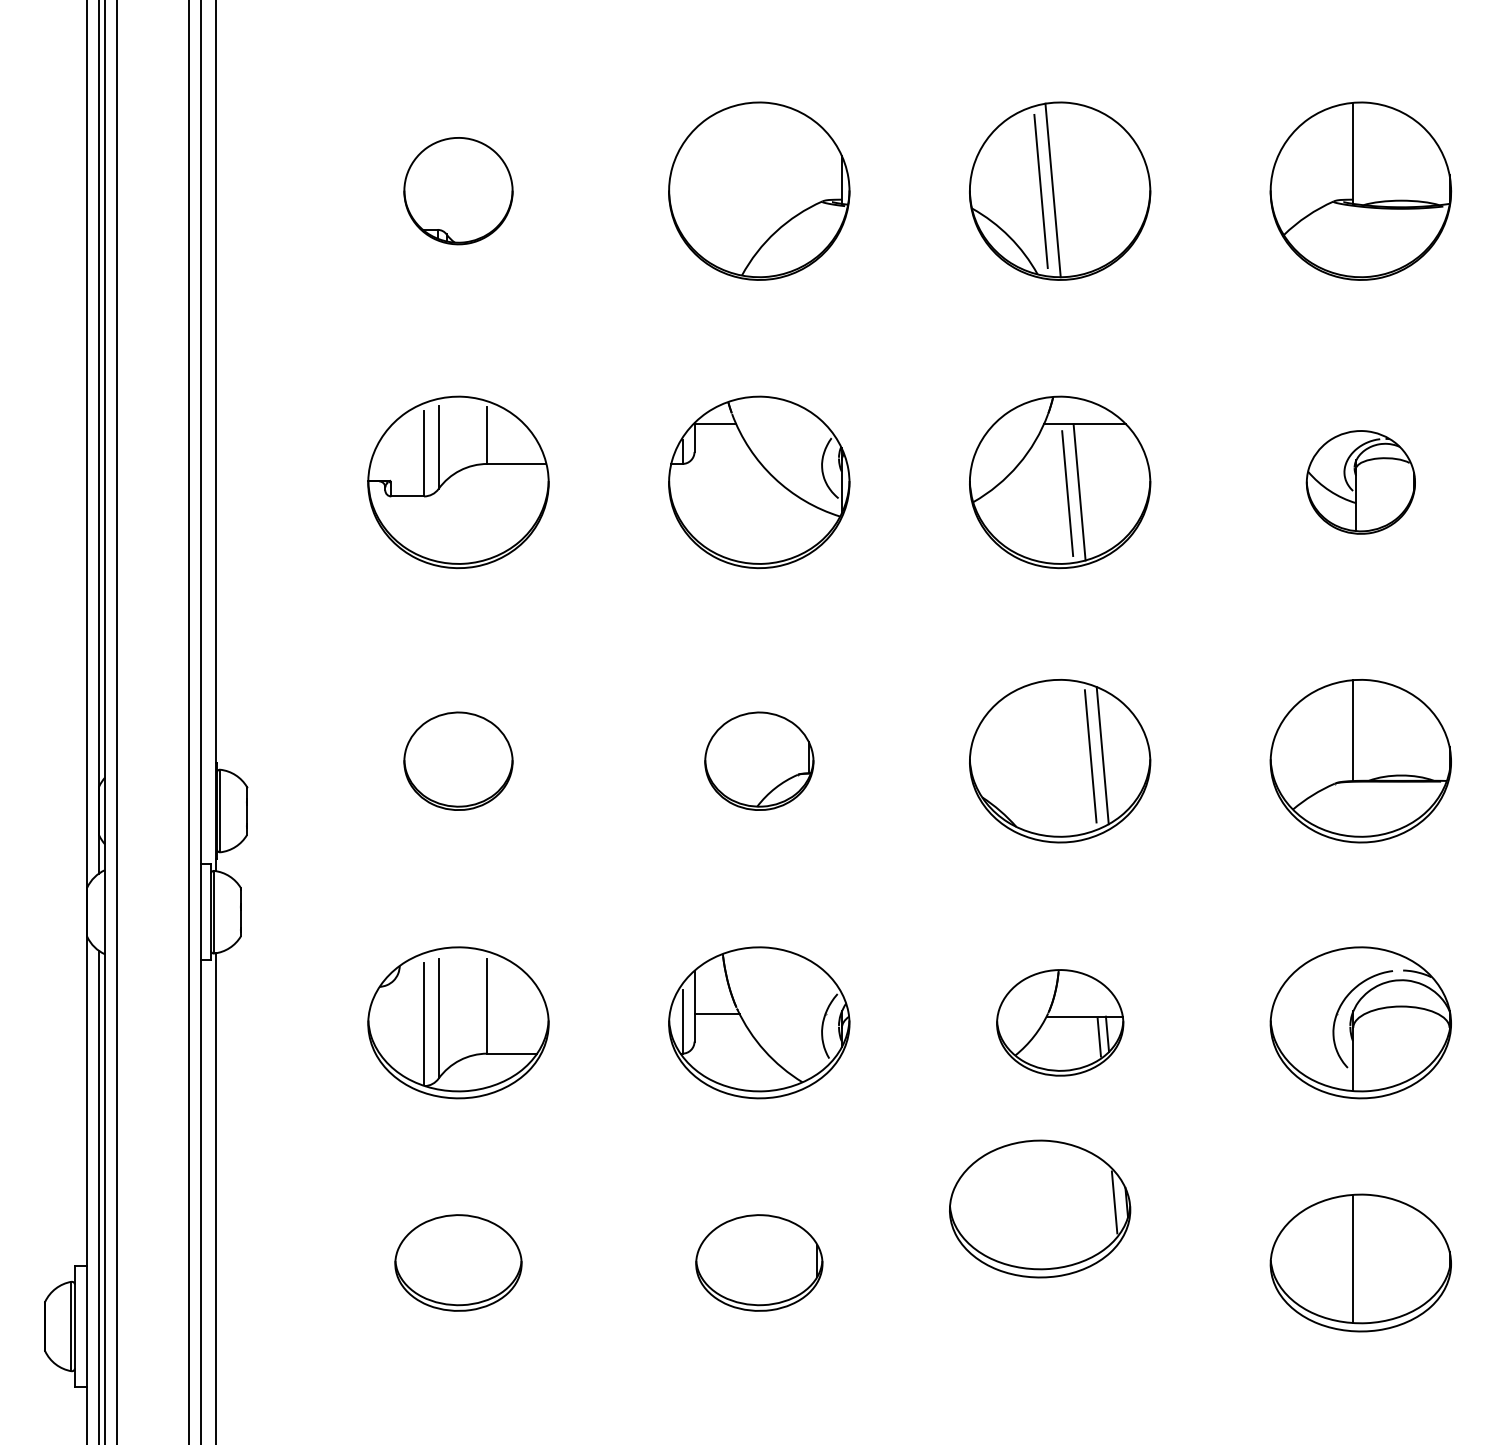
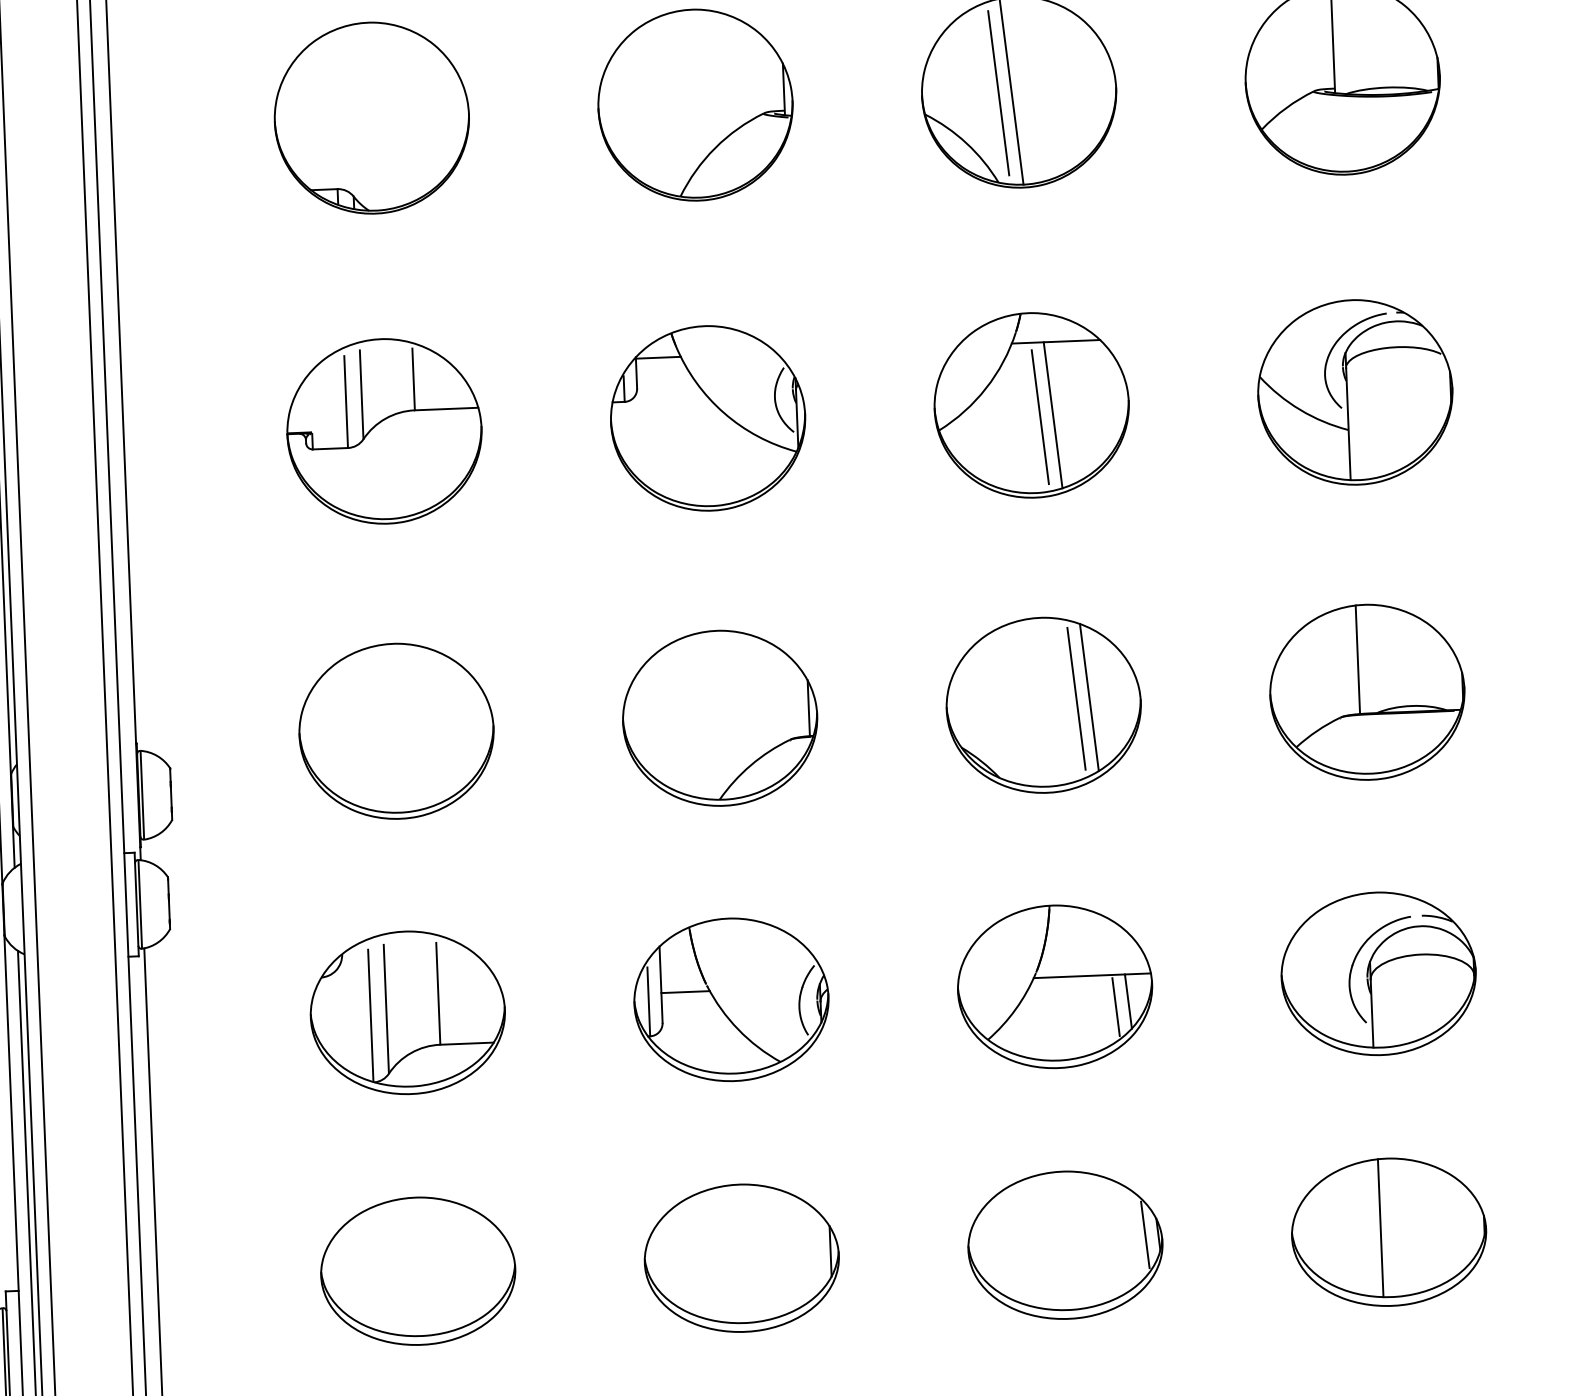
part: (458, 190) -> (371, 117), size x1.67
part: (1360, 482) -> (1354, 392), size x1.67
part: (458, 761) -> (396, 731), size x1.67
part: (759, 761) -> (720, 718), size x1.67
part: (1060, 1022) -> (1055, 986), size x1.43
part: (1040, 1208) -> (1065, 1244), moved
part: (458, 1262) -> (418, 1270), size x1.43
part: (759, 1262) -> (742, 1257), size x1.43

